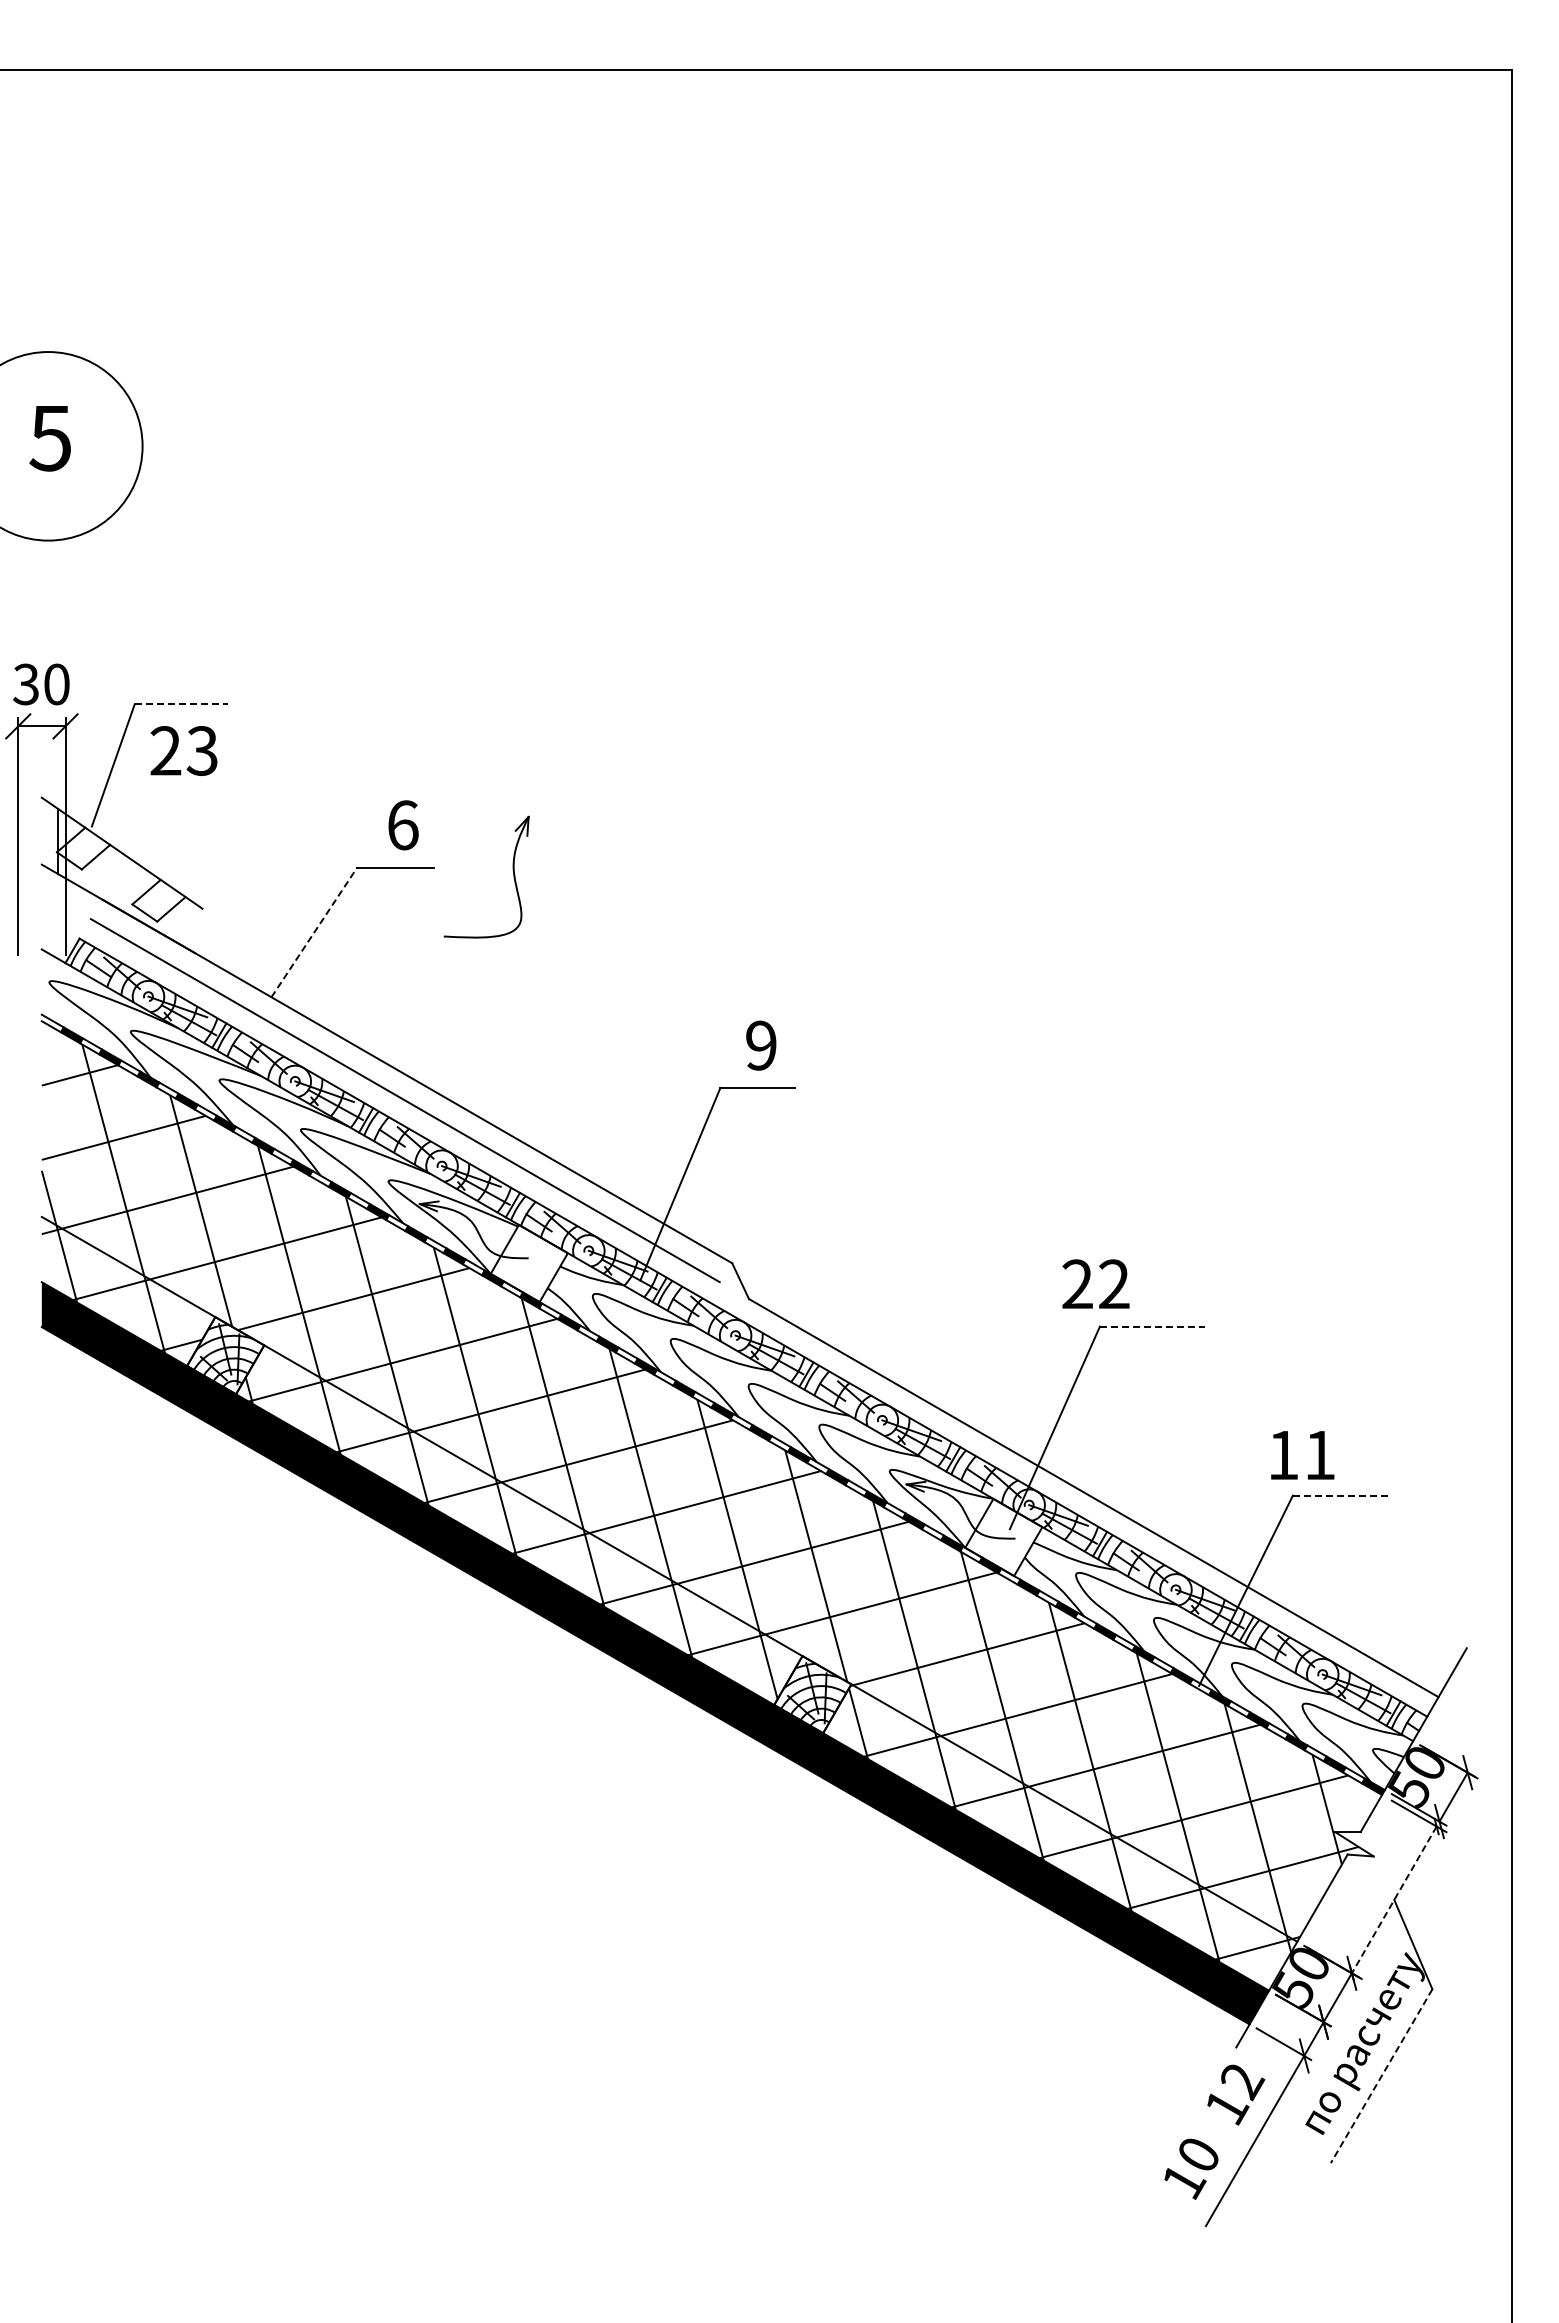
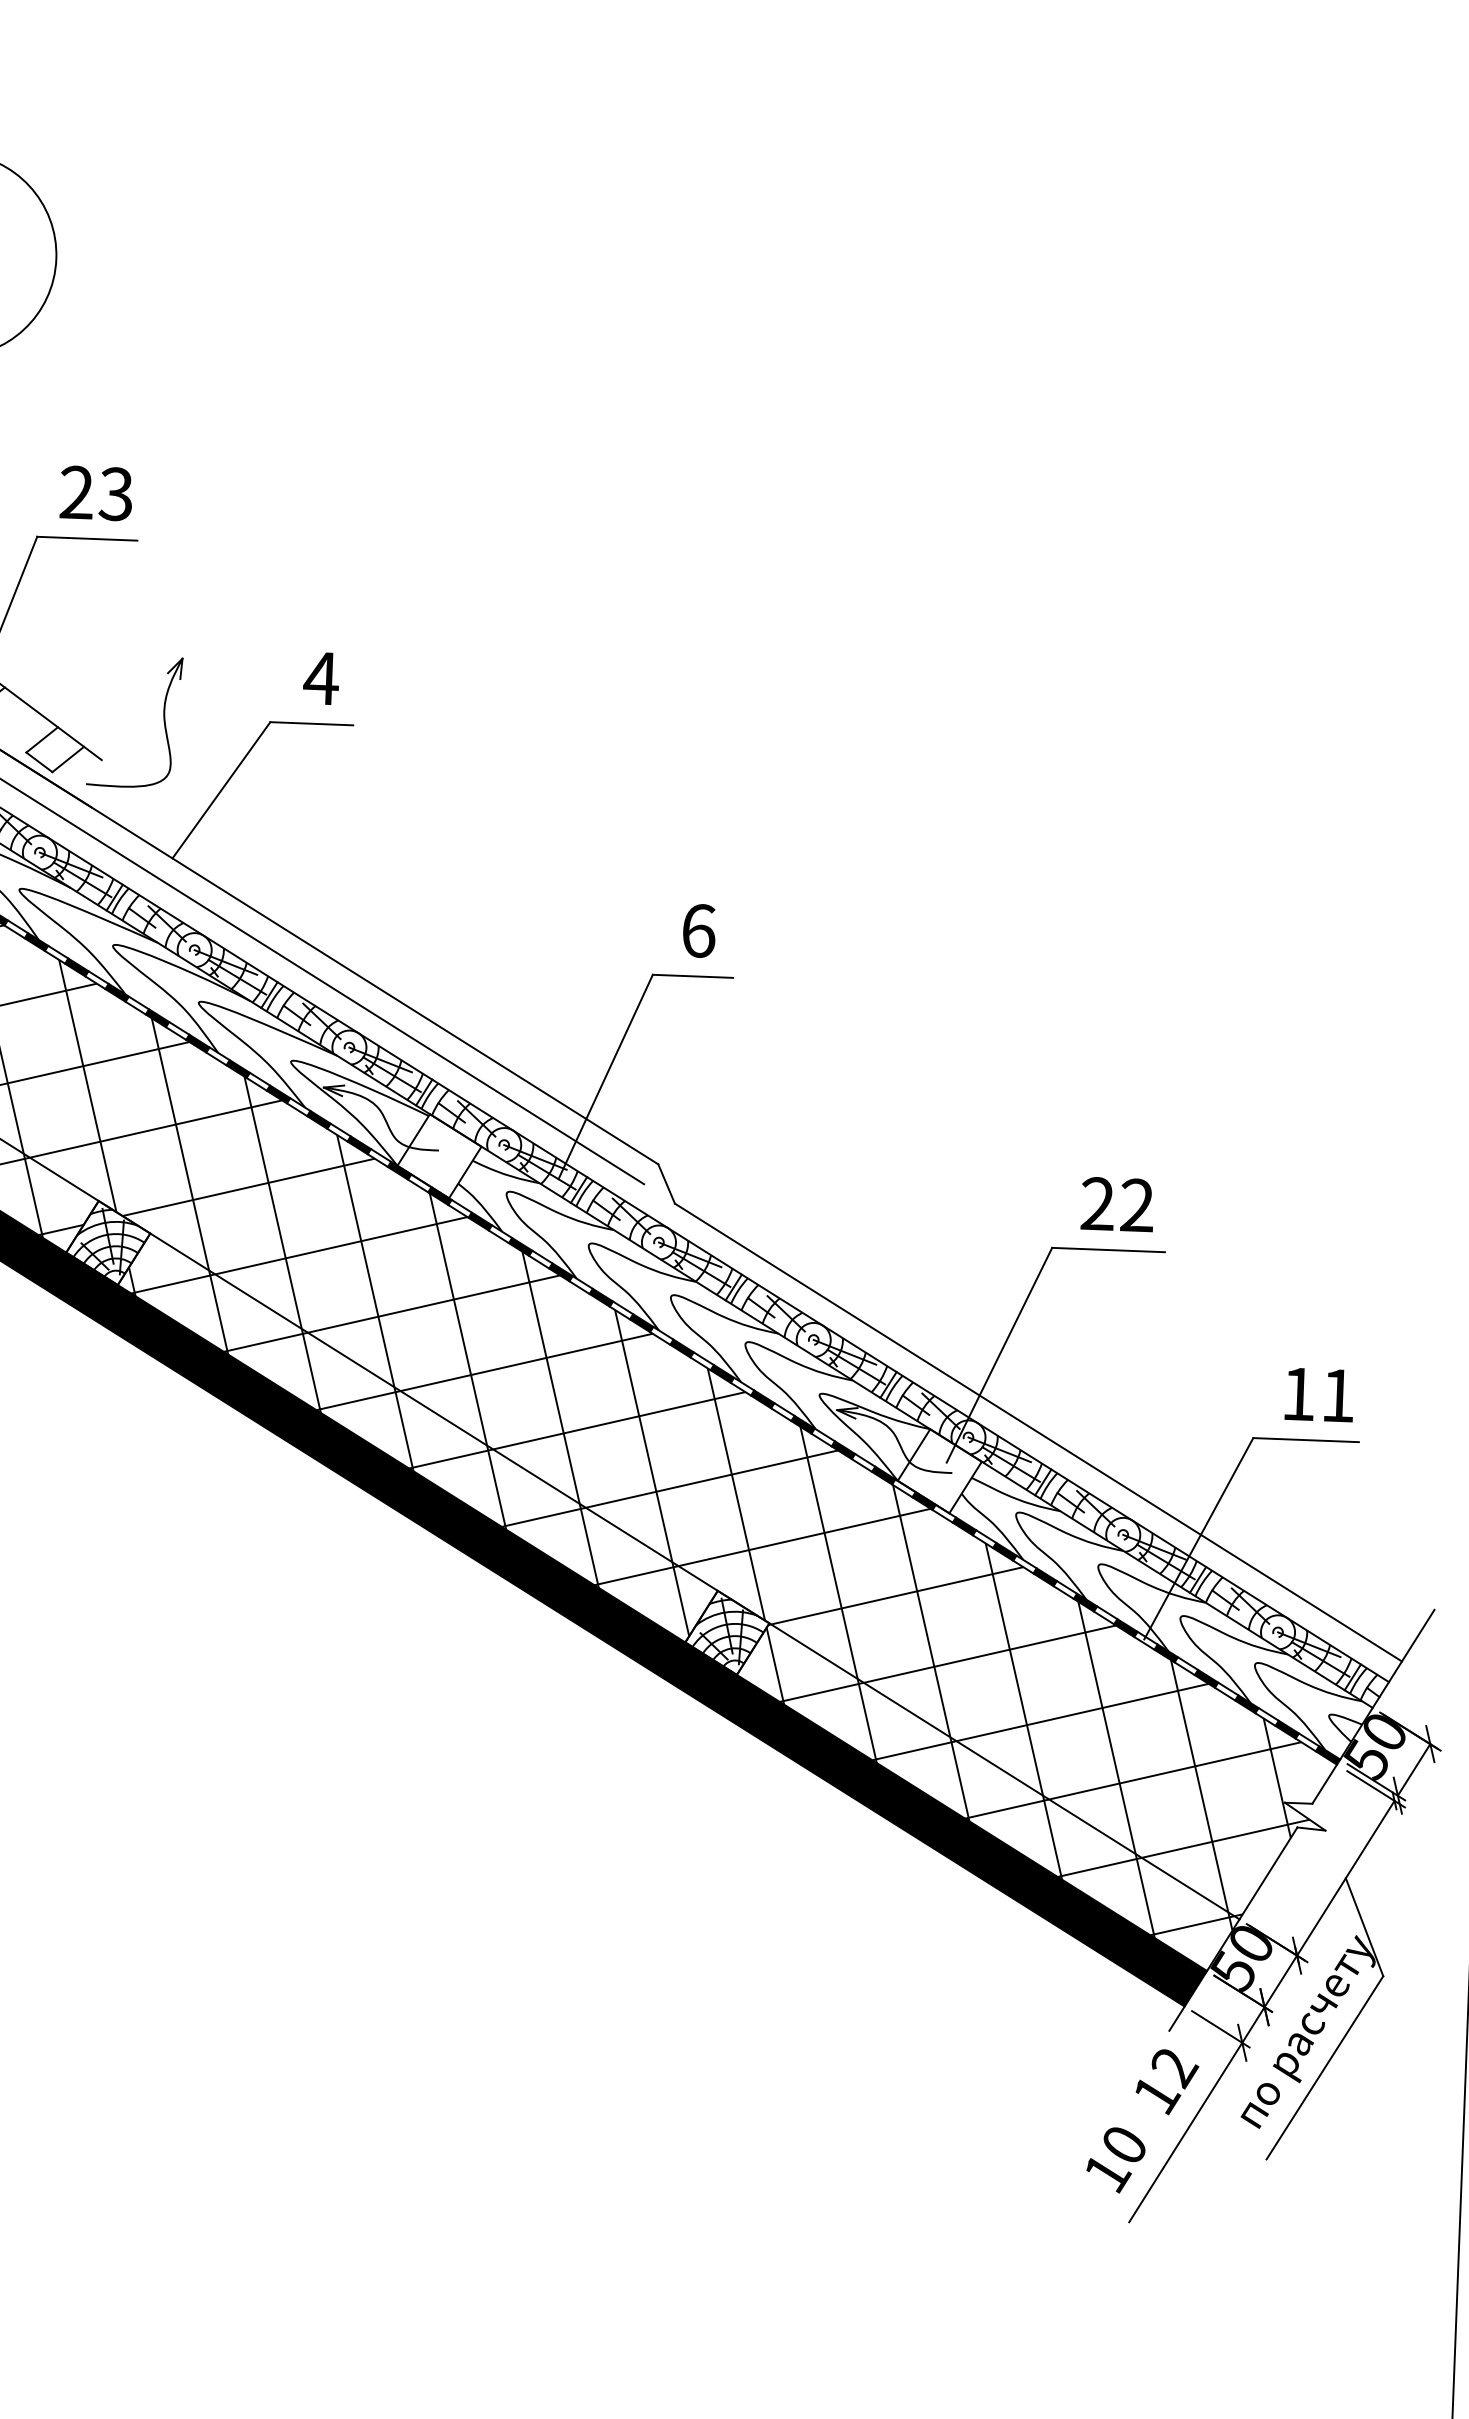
line: (181, 704) -> (87, 539), dashed -> solid
text: (183, 750) -> (95, 492), moved
text: (402, 825) -> (320, 678), 6 -> 4
part: (512, 870) -> (162, 715), moved
line: (314, 932) -> (221, 790), dashed -> solid
text: (761, 1045) -> (698, 930), 9 -> 6
text: (1095, 1283) -> (1117, 1203), moved
line: (1152, 1326) -> (1108, 1249), dashed -> solid
text: (1302, 1455) -> (1319, 1395), moved
line: (1341, 1495) -> (1305, 1440), dashed -> solid
line: (1394, 1899) -> (1346, 1877), dashed -> solid
line: (1381, 2076) -> (1324, 2068), dashed -> solid

